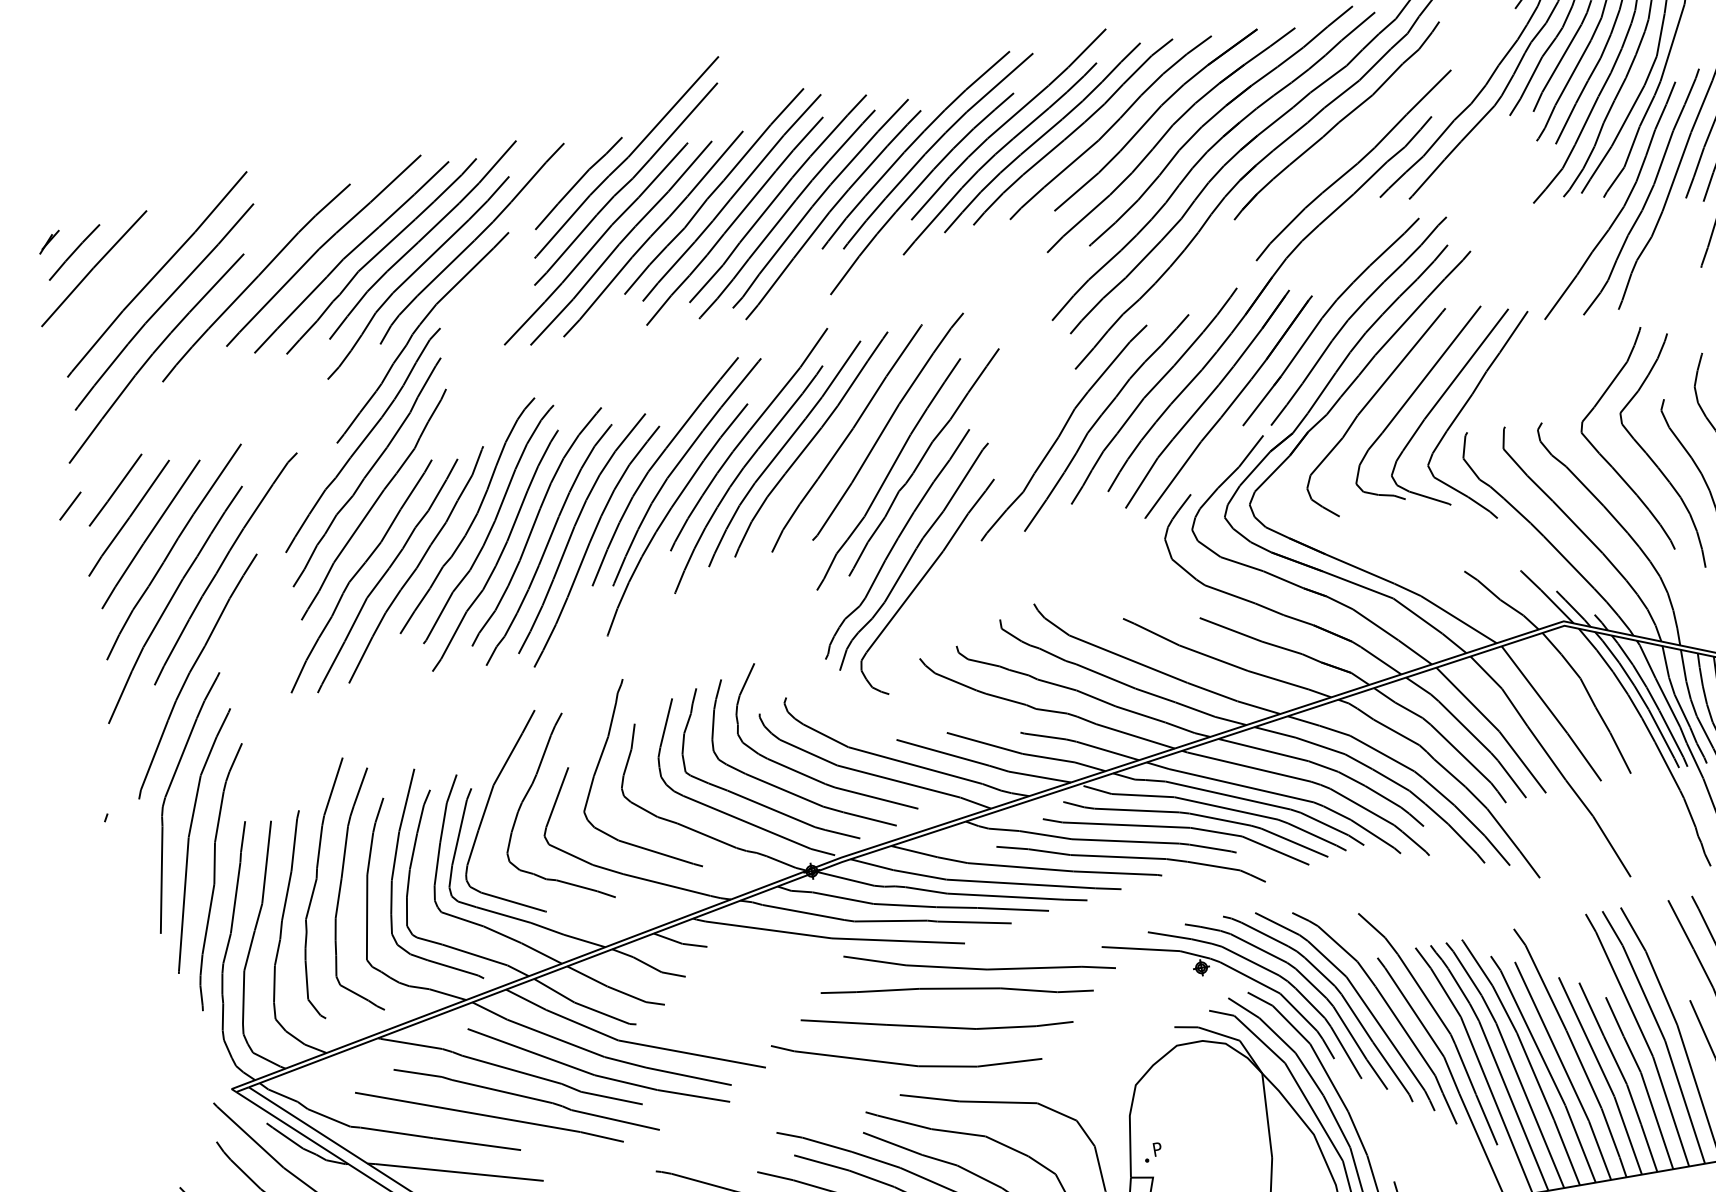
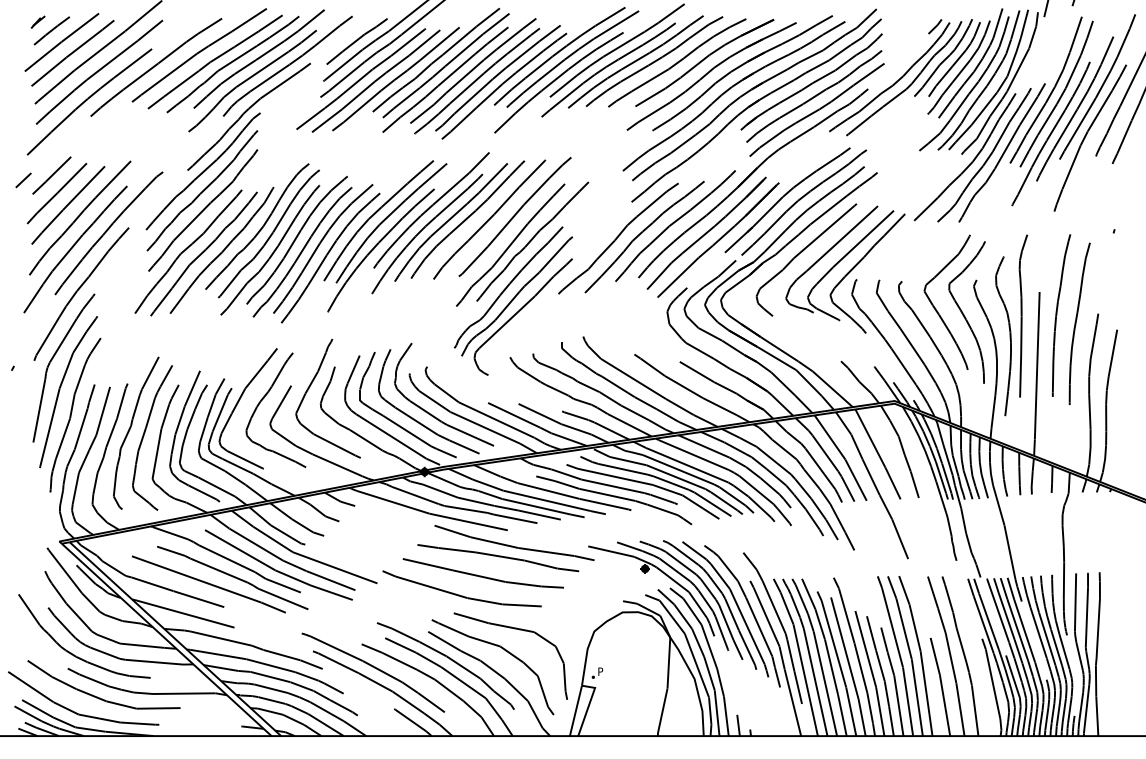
curve: (1345, 143) -> (814, 96), added
line: (114, 282) -> (72, 52), added

